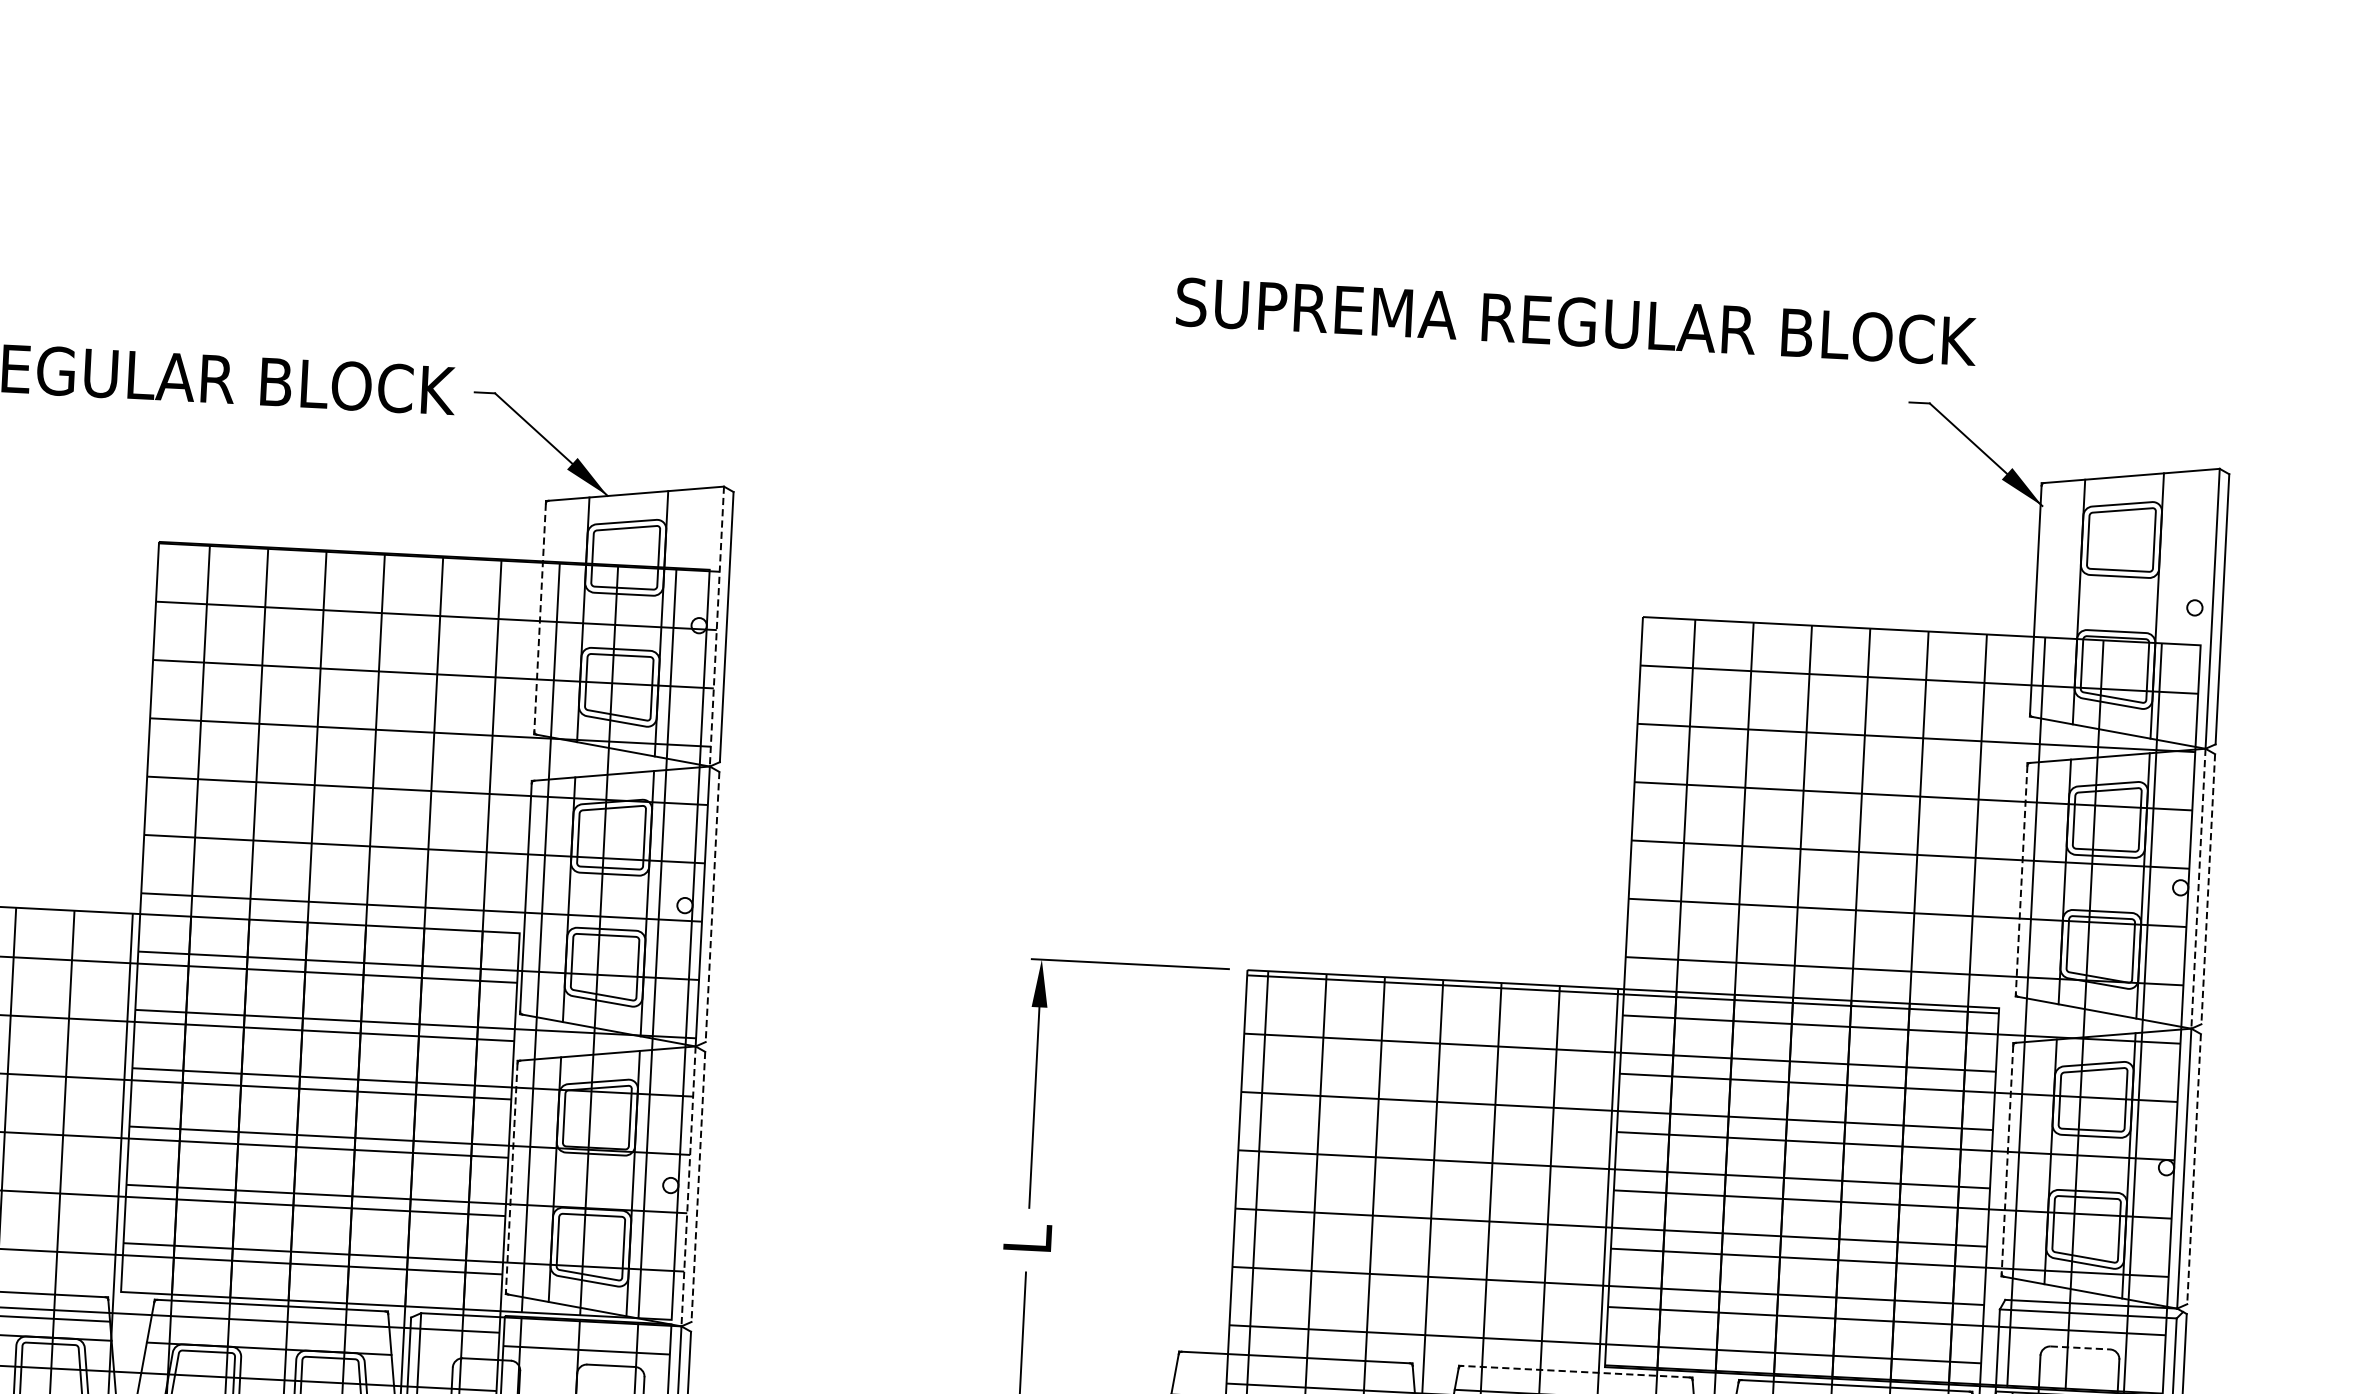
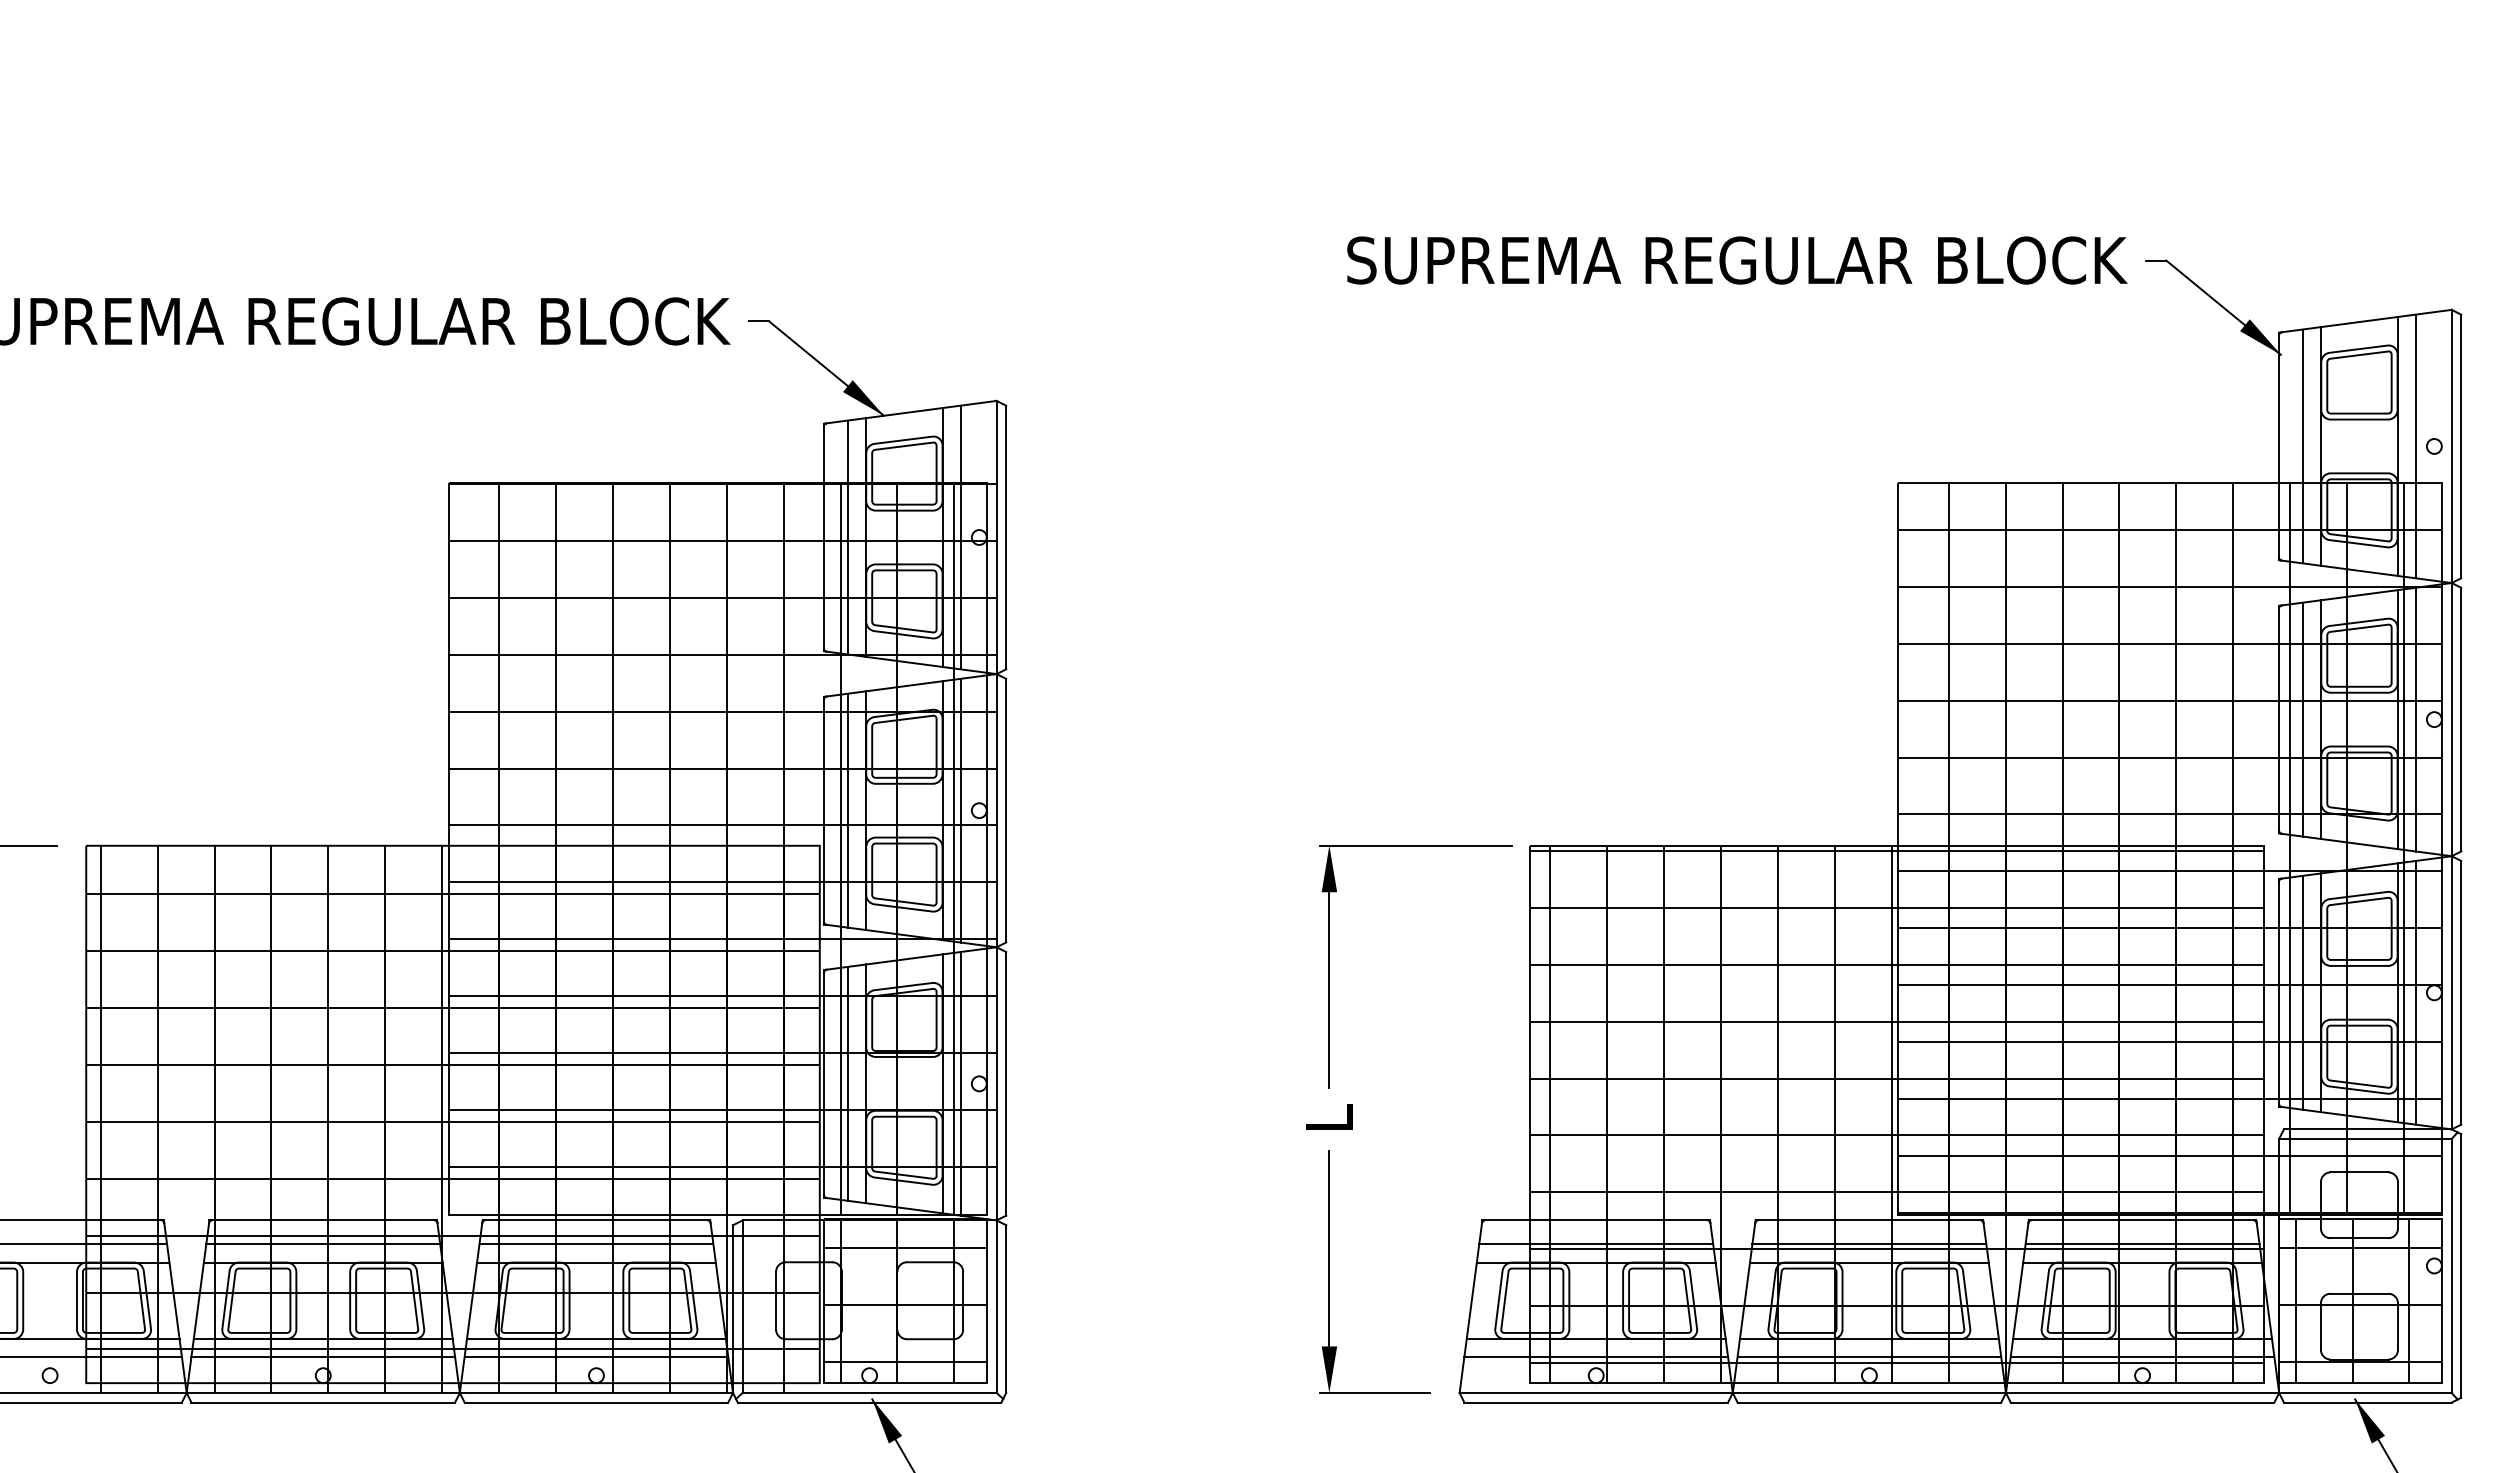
text: (1576, 321) -> (1737, 260), moved
line: (2059, 601) -> (2302, 446), added
line: (2176, 607) -> (2416, 446), added
line: (540, 618) -> (824, 538), dashed -> solid
line: (564, 618) -> (847, 537), added
line: (680, 624) -> (961, 537), added
line: (716, 626) -> (996, 537), dashed -> solid
line: (2021, 880) -> (2279, 720), dashed -> solid
line: (2045, 880) -> (2302, 719), added
line: (2162, 886) -> (2416, 719), added
line: (2198, 888) -> (2451, 719), dashed -> solid
line: (2208, 889) -> (2461, 719), dashed -> solid
line: (549, 898) -> (847, 810), added
line: (666, 904) -> (961, 810), added
line: (712, 906) -> (1006, 810), dashed -> solid
line: (2007, 1160) -> (2279, 993), dashed -> solid
line: (2031, 1160) -> (2302, 992), added
line: (2148, 1166) -> (2416, 992), added
line: (2194, 1168) -> (2461, 992), dashed -> solid
line: (512, 1178) -> (824, 1084), dashed -> solid
line: (535, 1178) -> (847, 1083), added
line: (652, 1184) -> (961, 1083), added
line: (688, 1186) -> (996, 1083), dashed -> solid
line: (698, 1186) -> (1006, 1083), dashed -> solid
line: (270, 1330) -> (596, 1244), added
line: (2081, 1348) -> (2360, 1172), dashed -> solid
line: (1574, 1371) -> (1868, 1220), dashed -> solid
line: (1294, 1382) -> (1596, 1244), added

